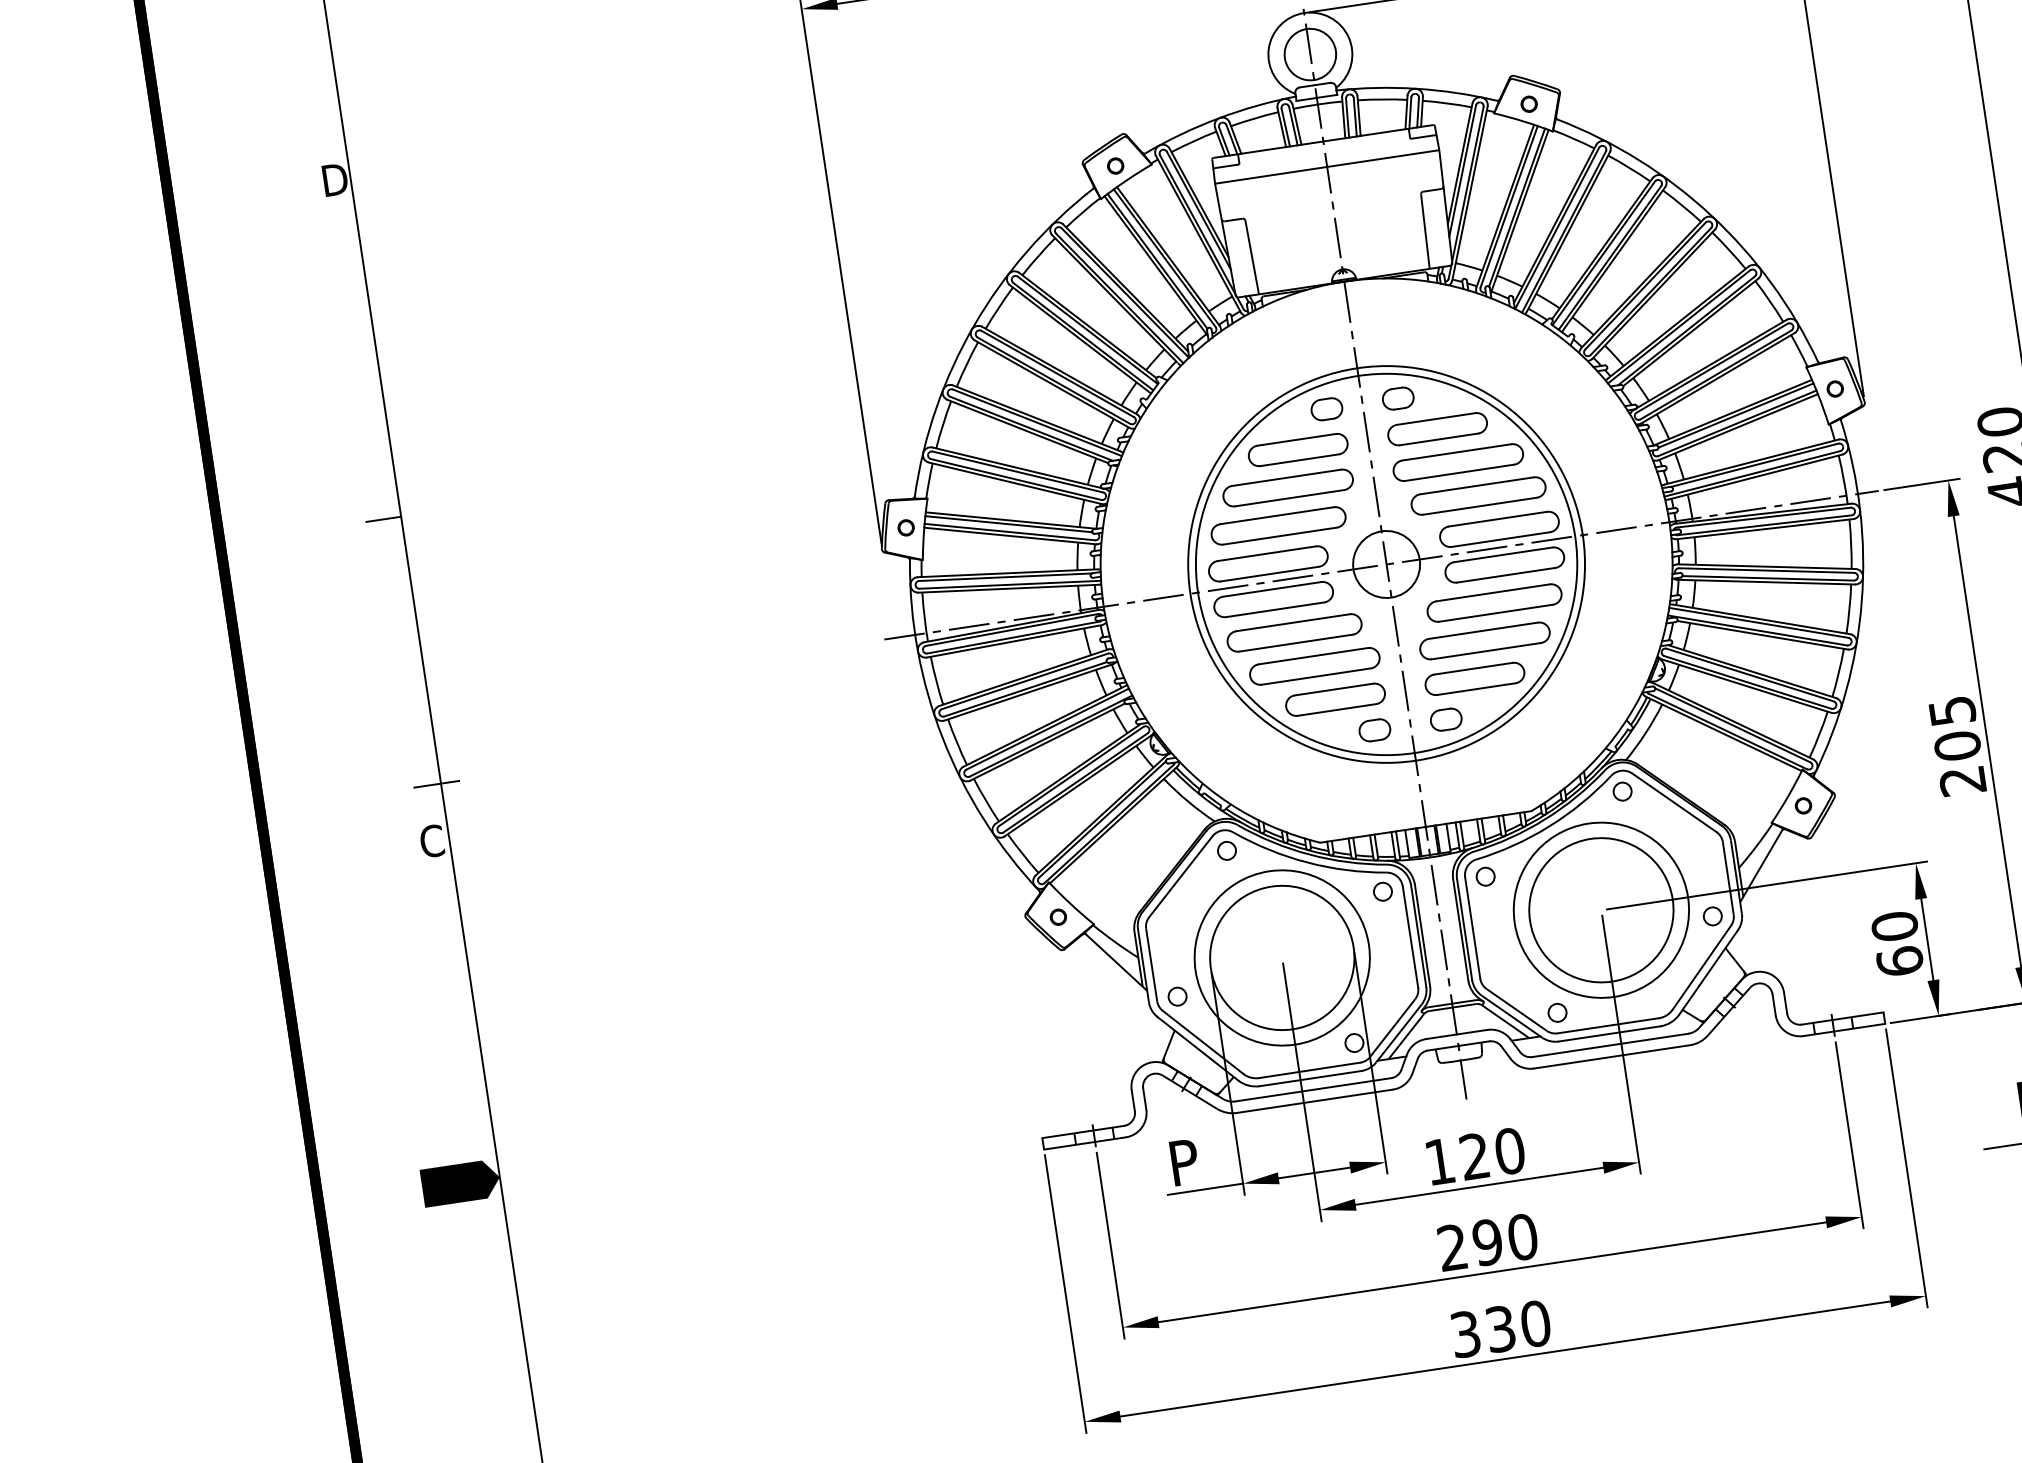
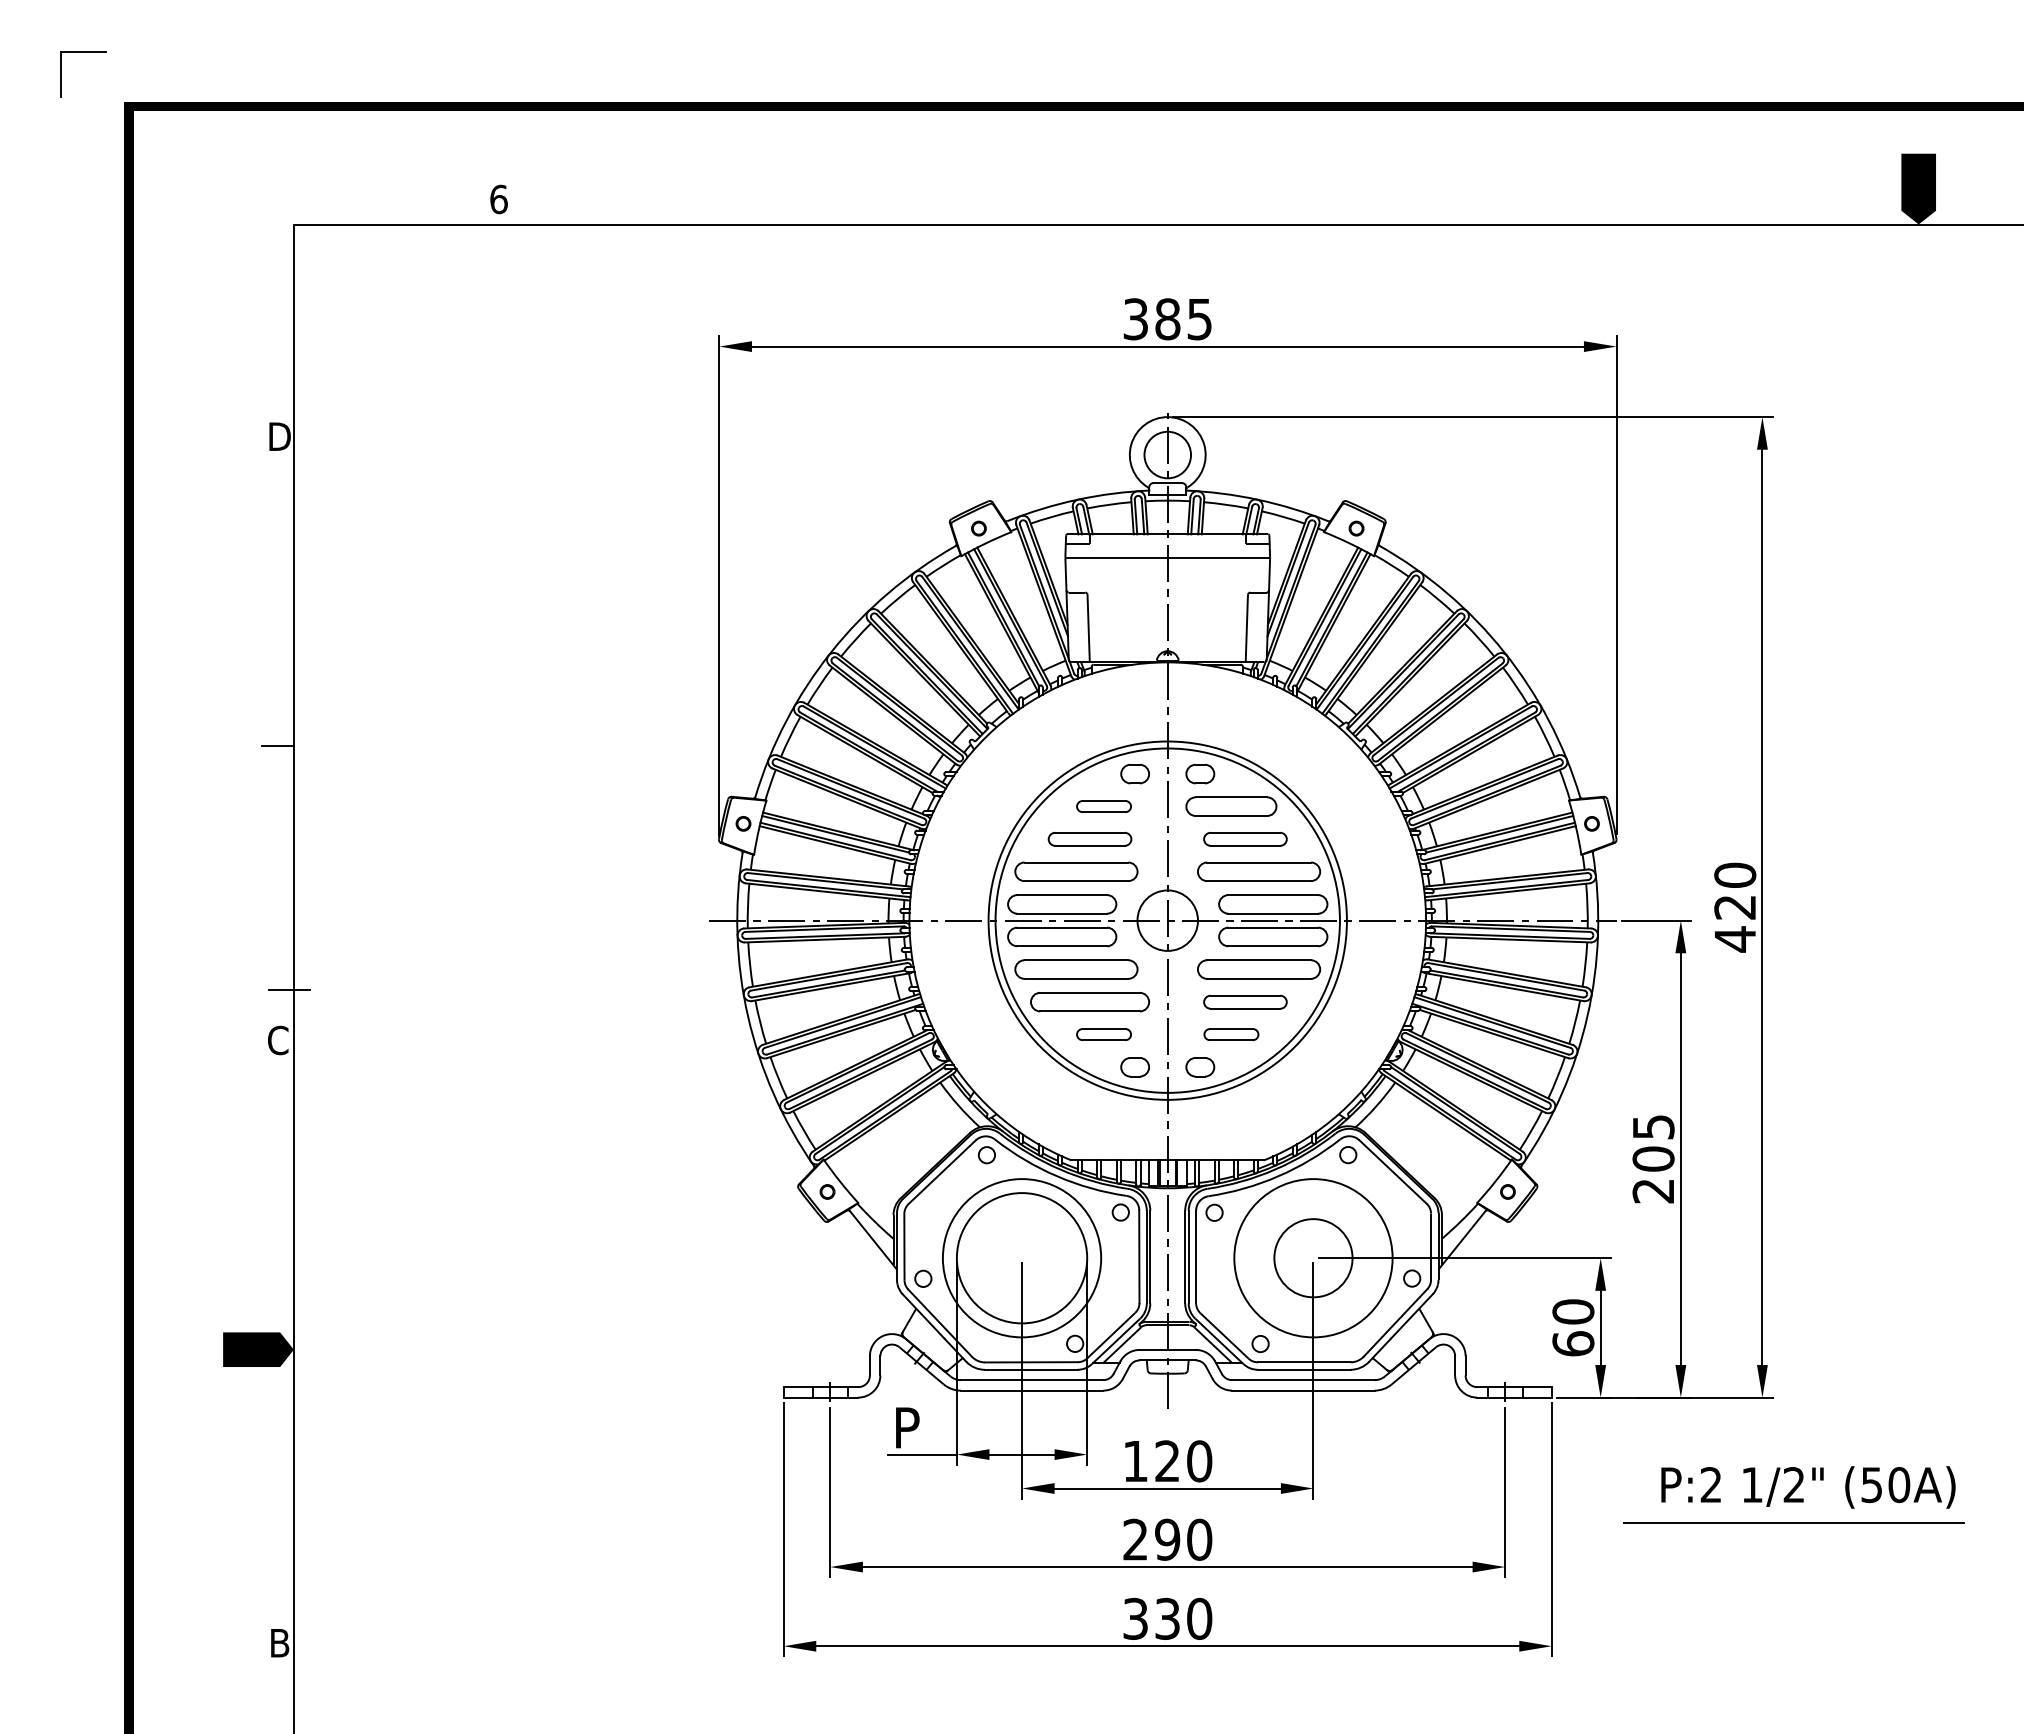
part: (1297, 449) -> (1103, 806), size x0.6
part: (1458, 462) -> (1245, 839), size x0.7
part: (1287, 488) -> (1089, 839), size x0.7
part: (1485, 641) -> (1245, 1002), size x0.7
part: (1475, 678) -> (1231, 1034), size x0.6
part: (1334, 699) -> (1103, 1034), size x0.6
circle: (1601, 910) -> (1313, 1258), size x0.6

